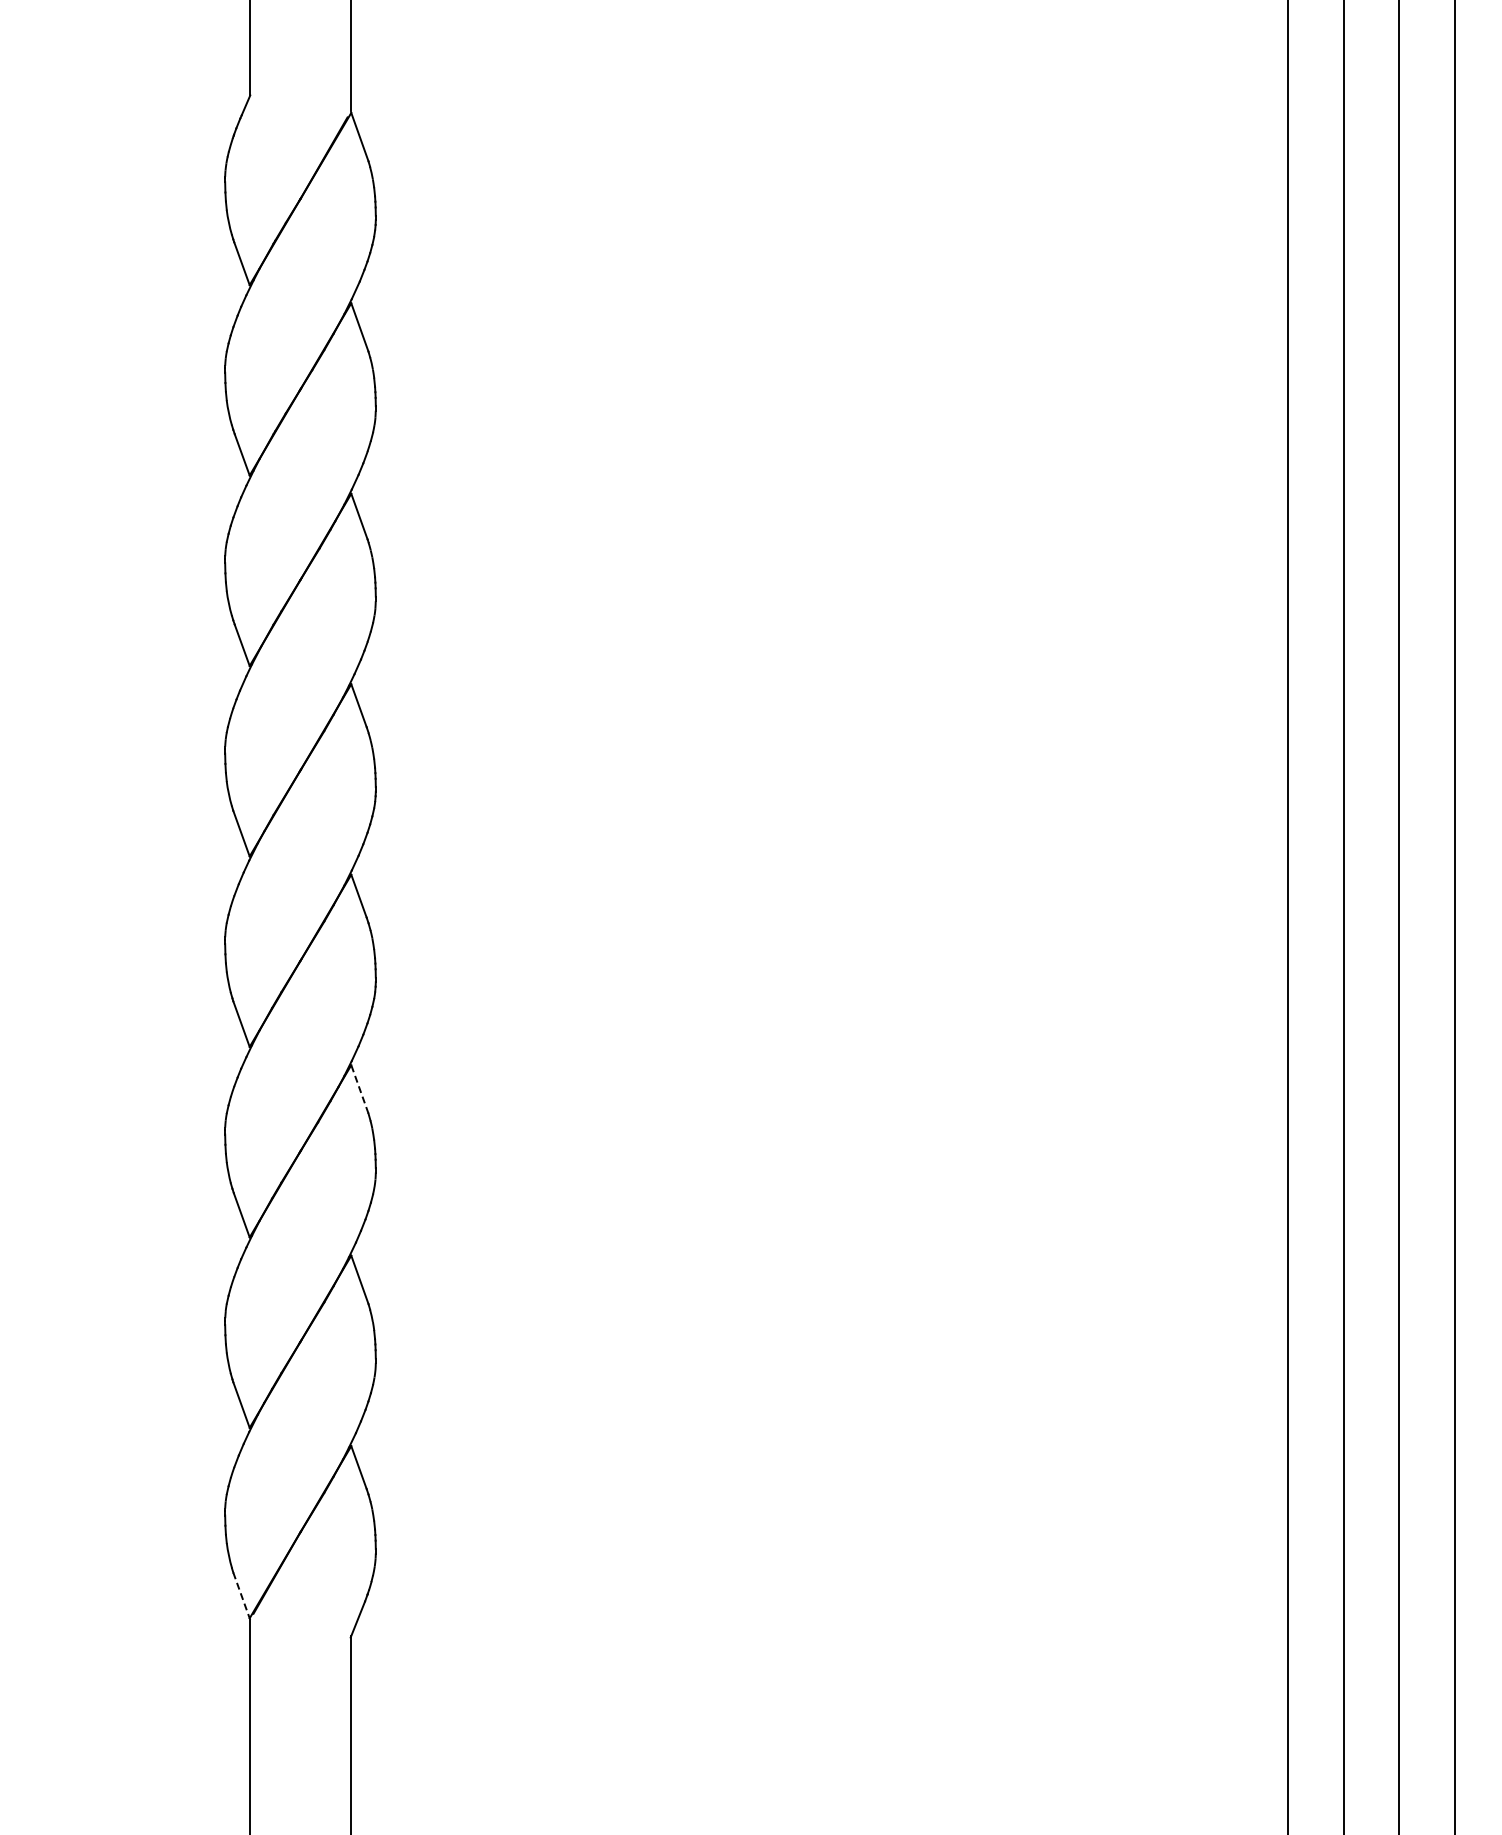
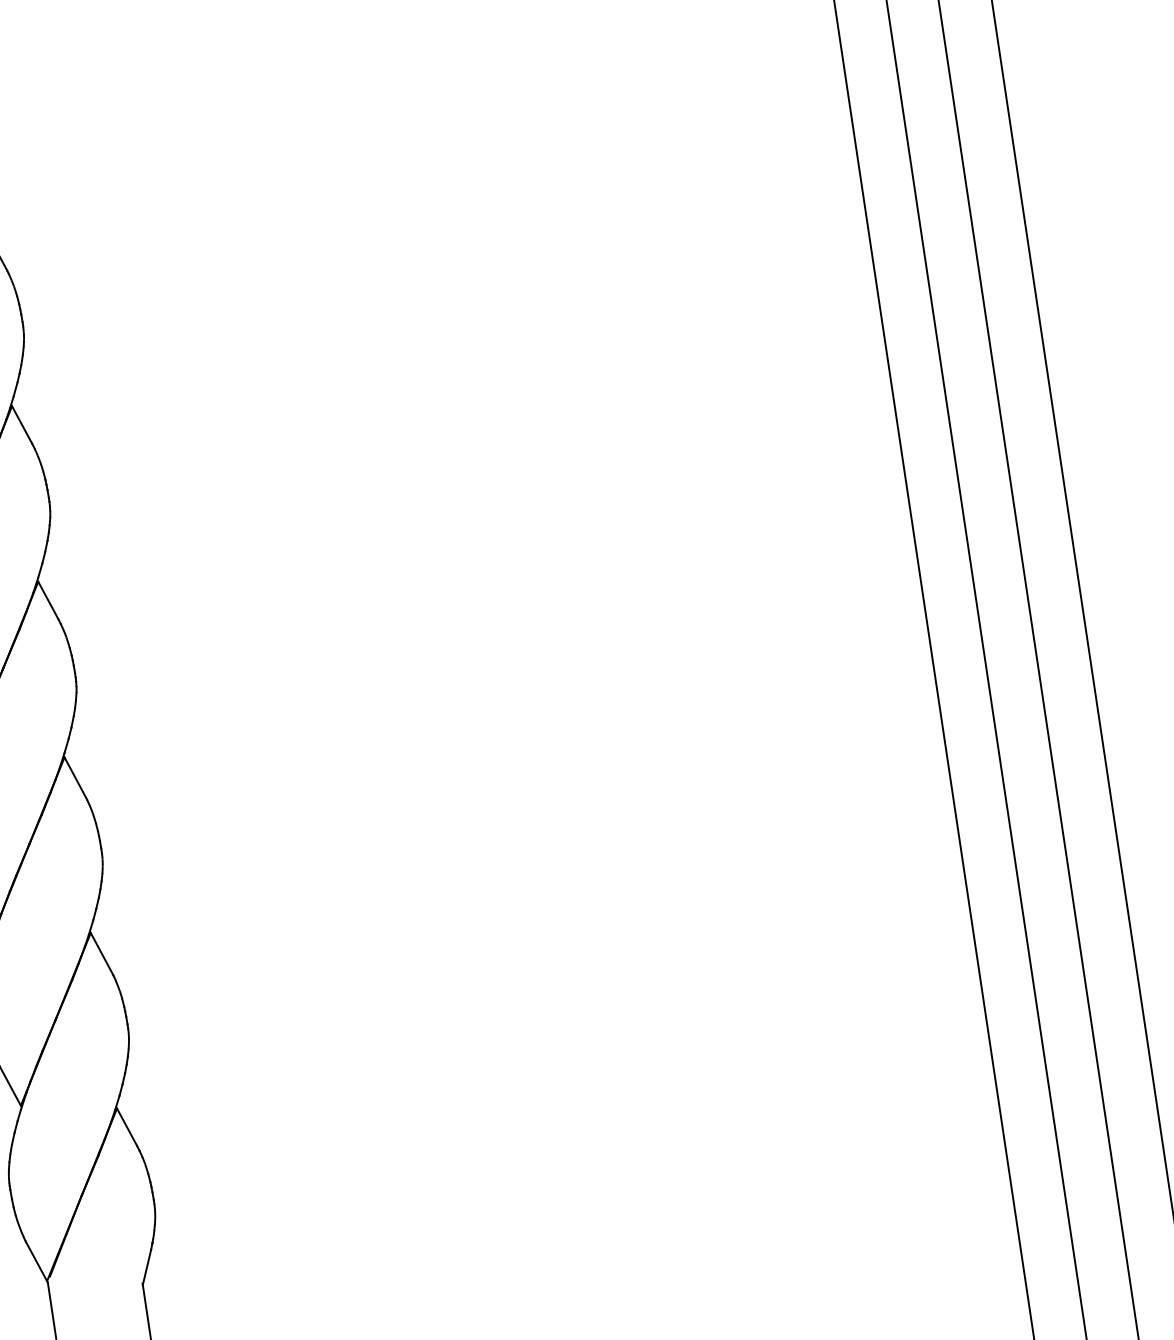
line: (359, 1089) -> (75, 778), dashed -> solid
line: (241, 1596) -> (36, 1262), dashed -> solid

